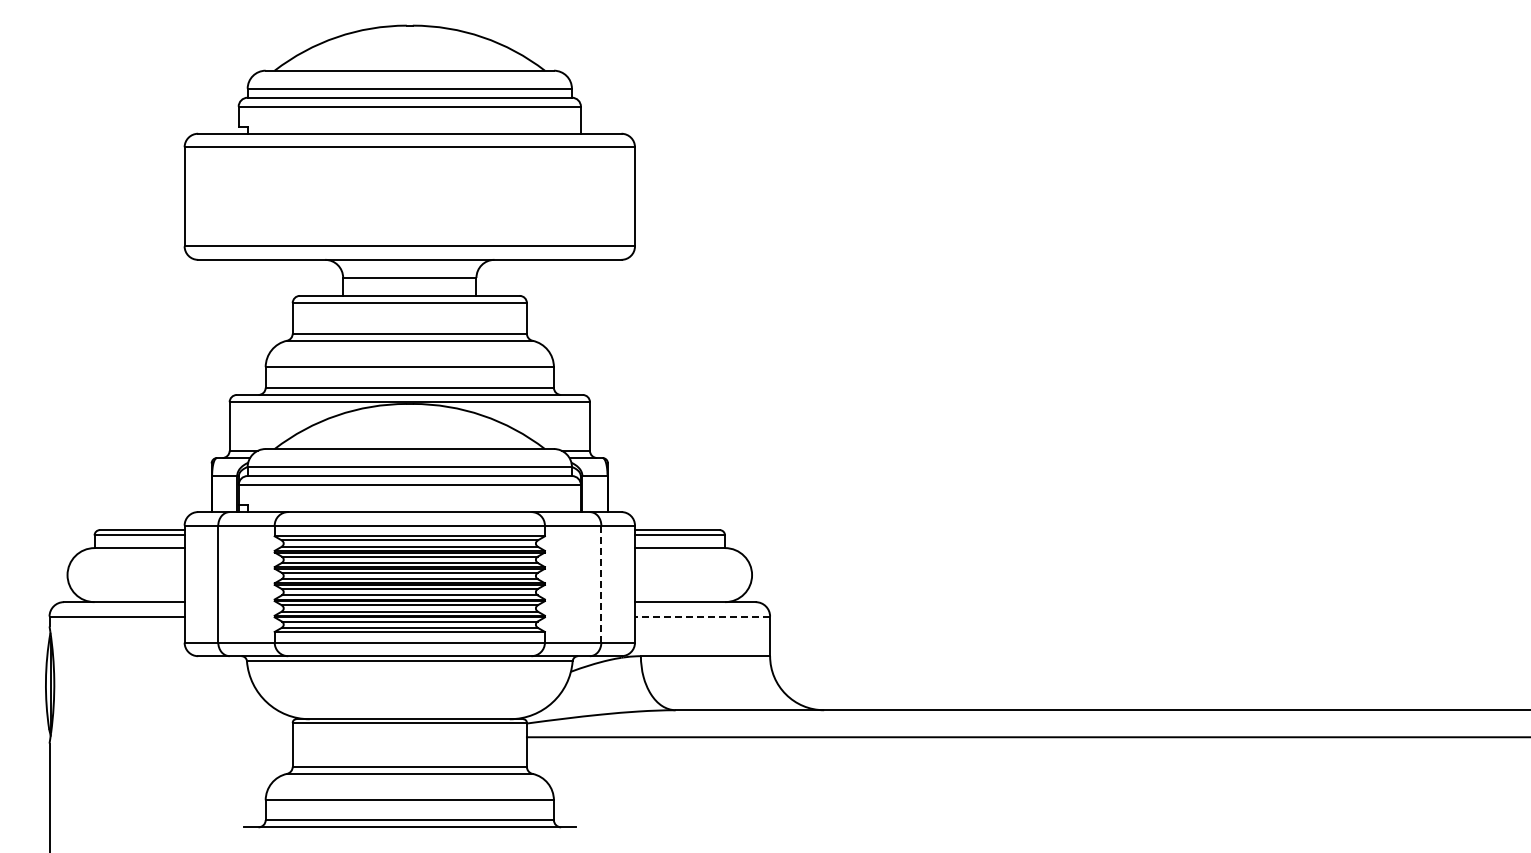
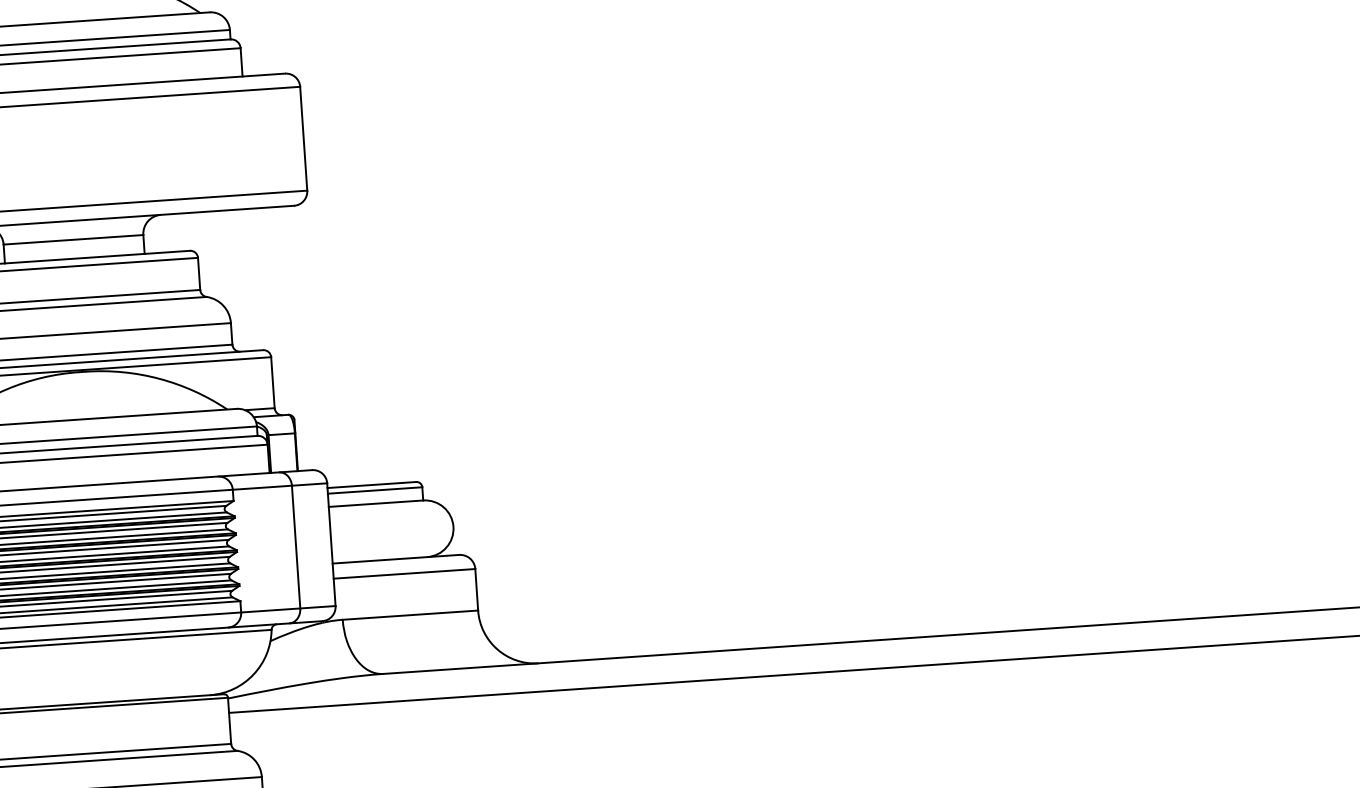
line: (601, 584) -> (296, 547), dashed -> solid
line: (702, 616) -> (404, 573), dashed -> solid

